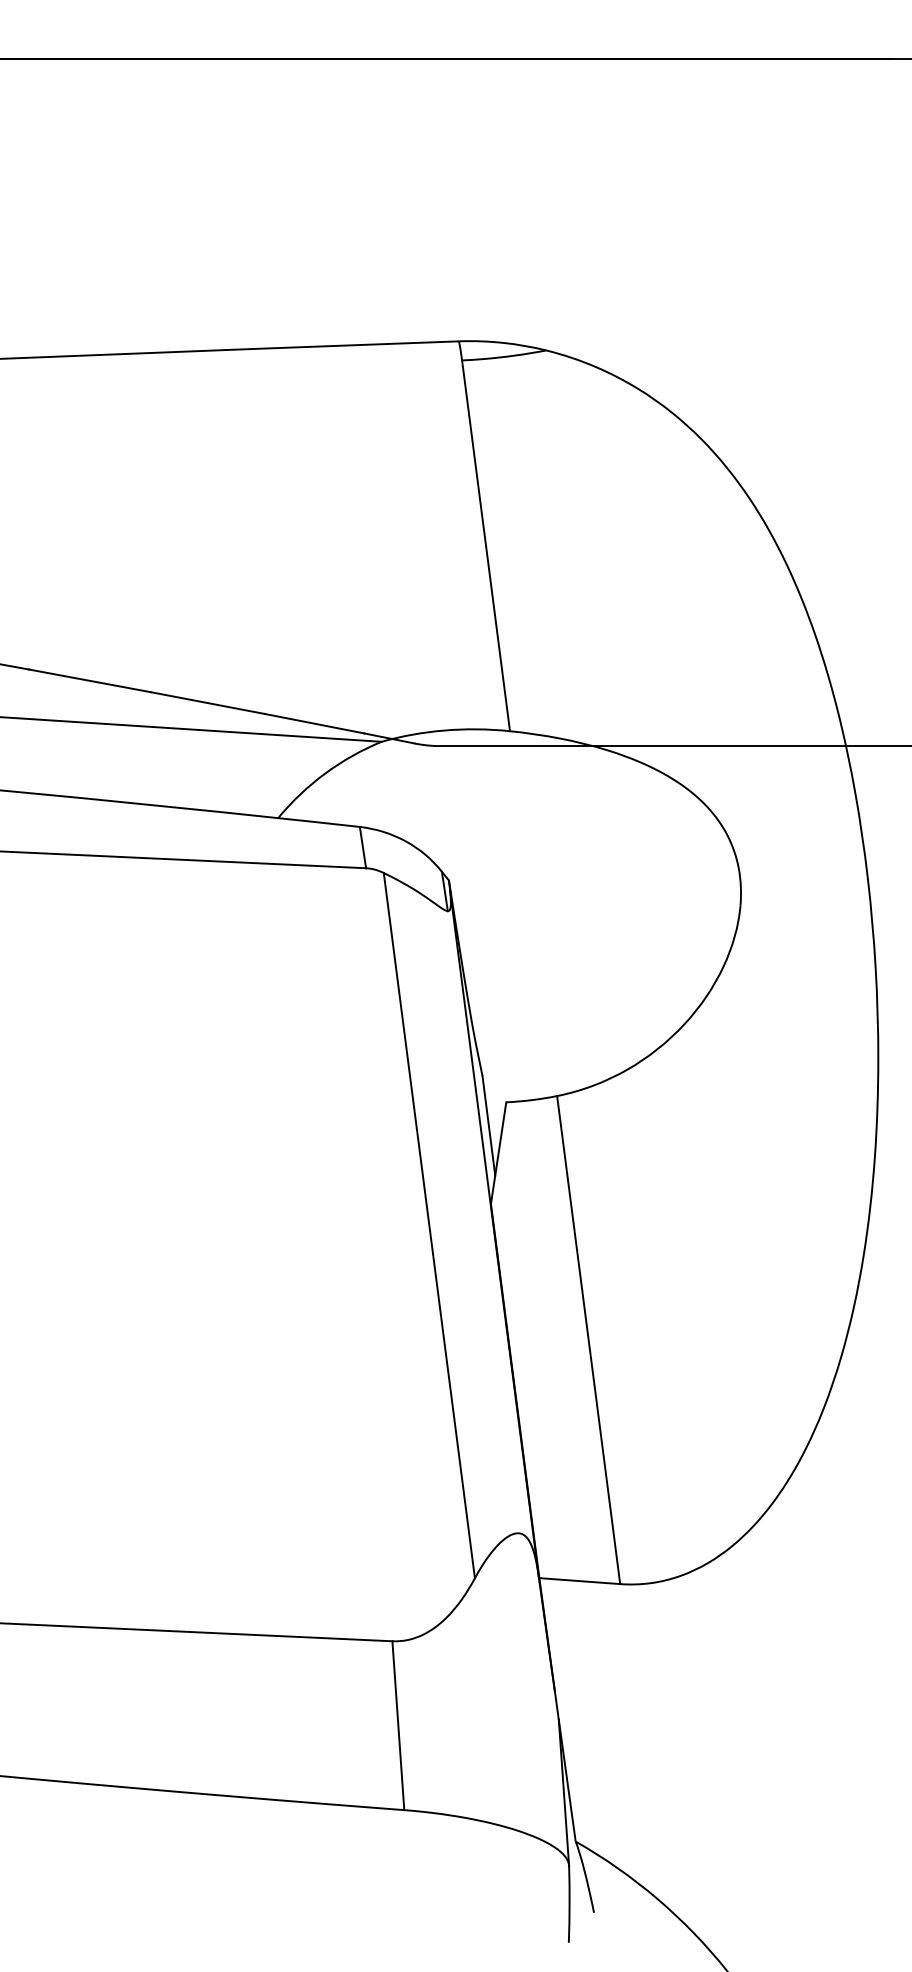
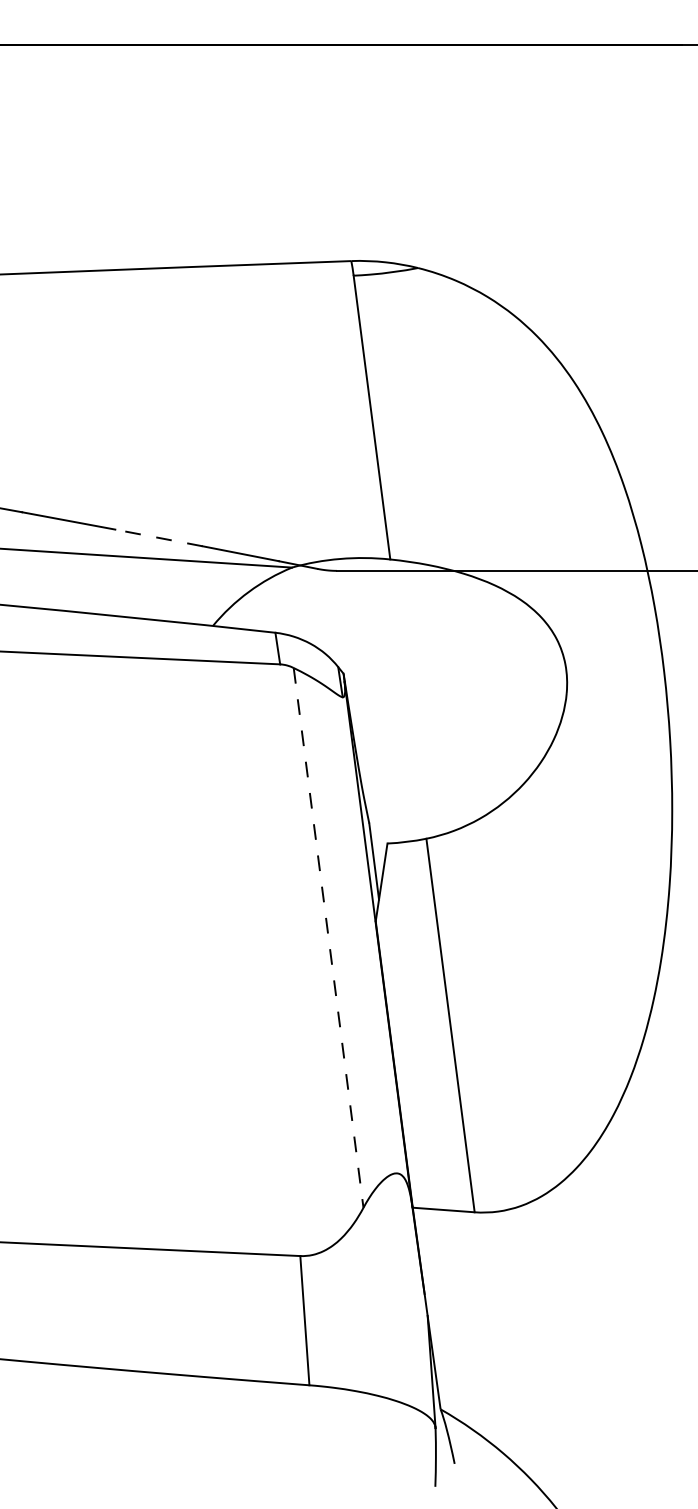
line: (207, 702) -> (158, 537), solid -> dashed
line: (429, 1225) -> (328, 937), solid -> dashed

